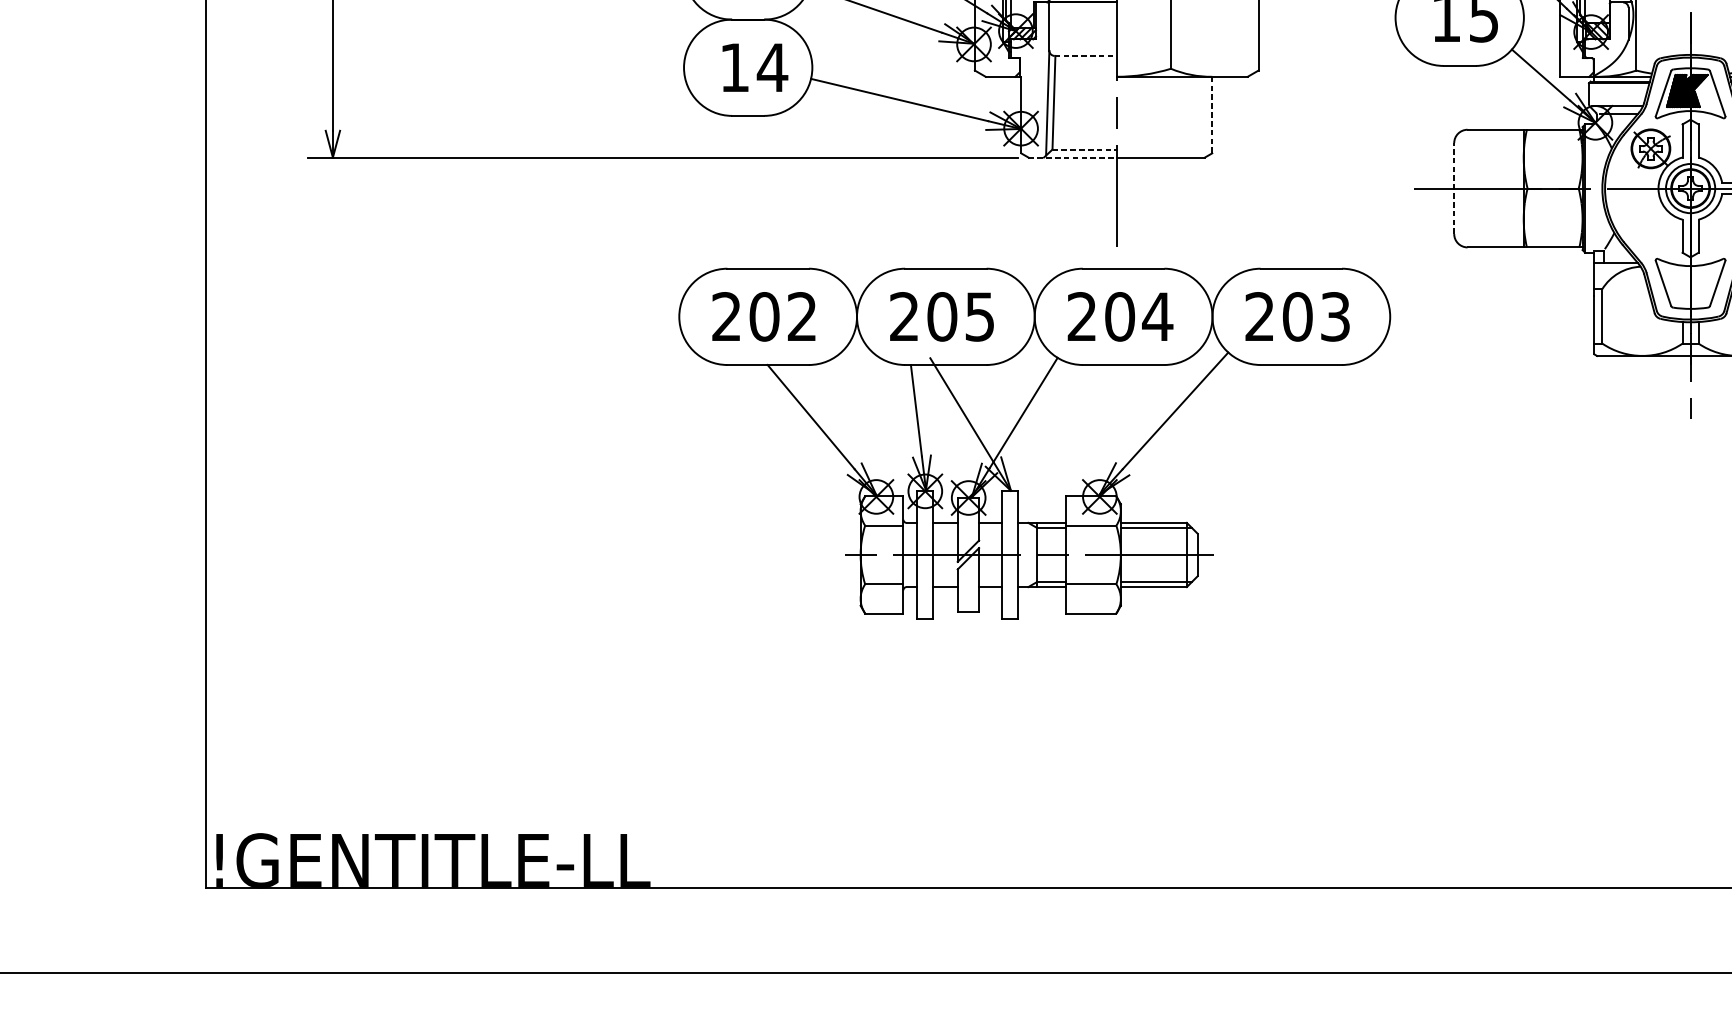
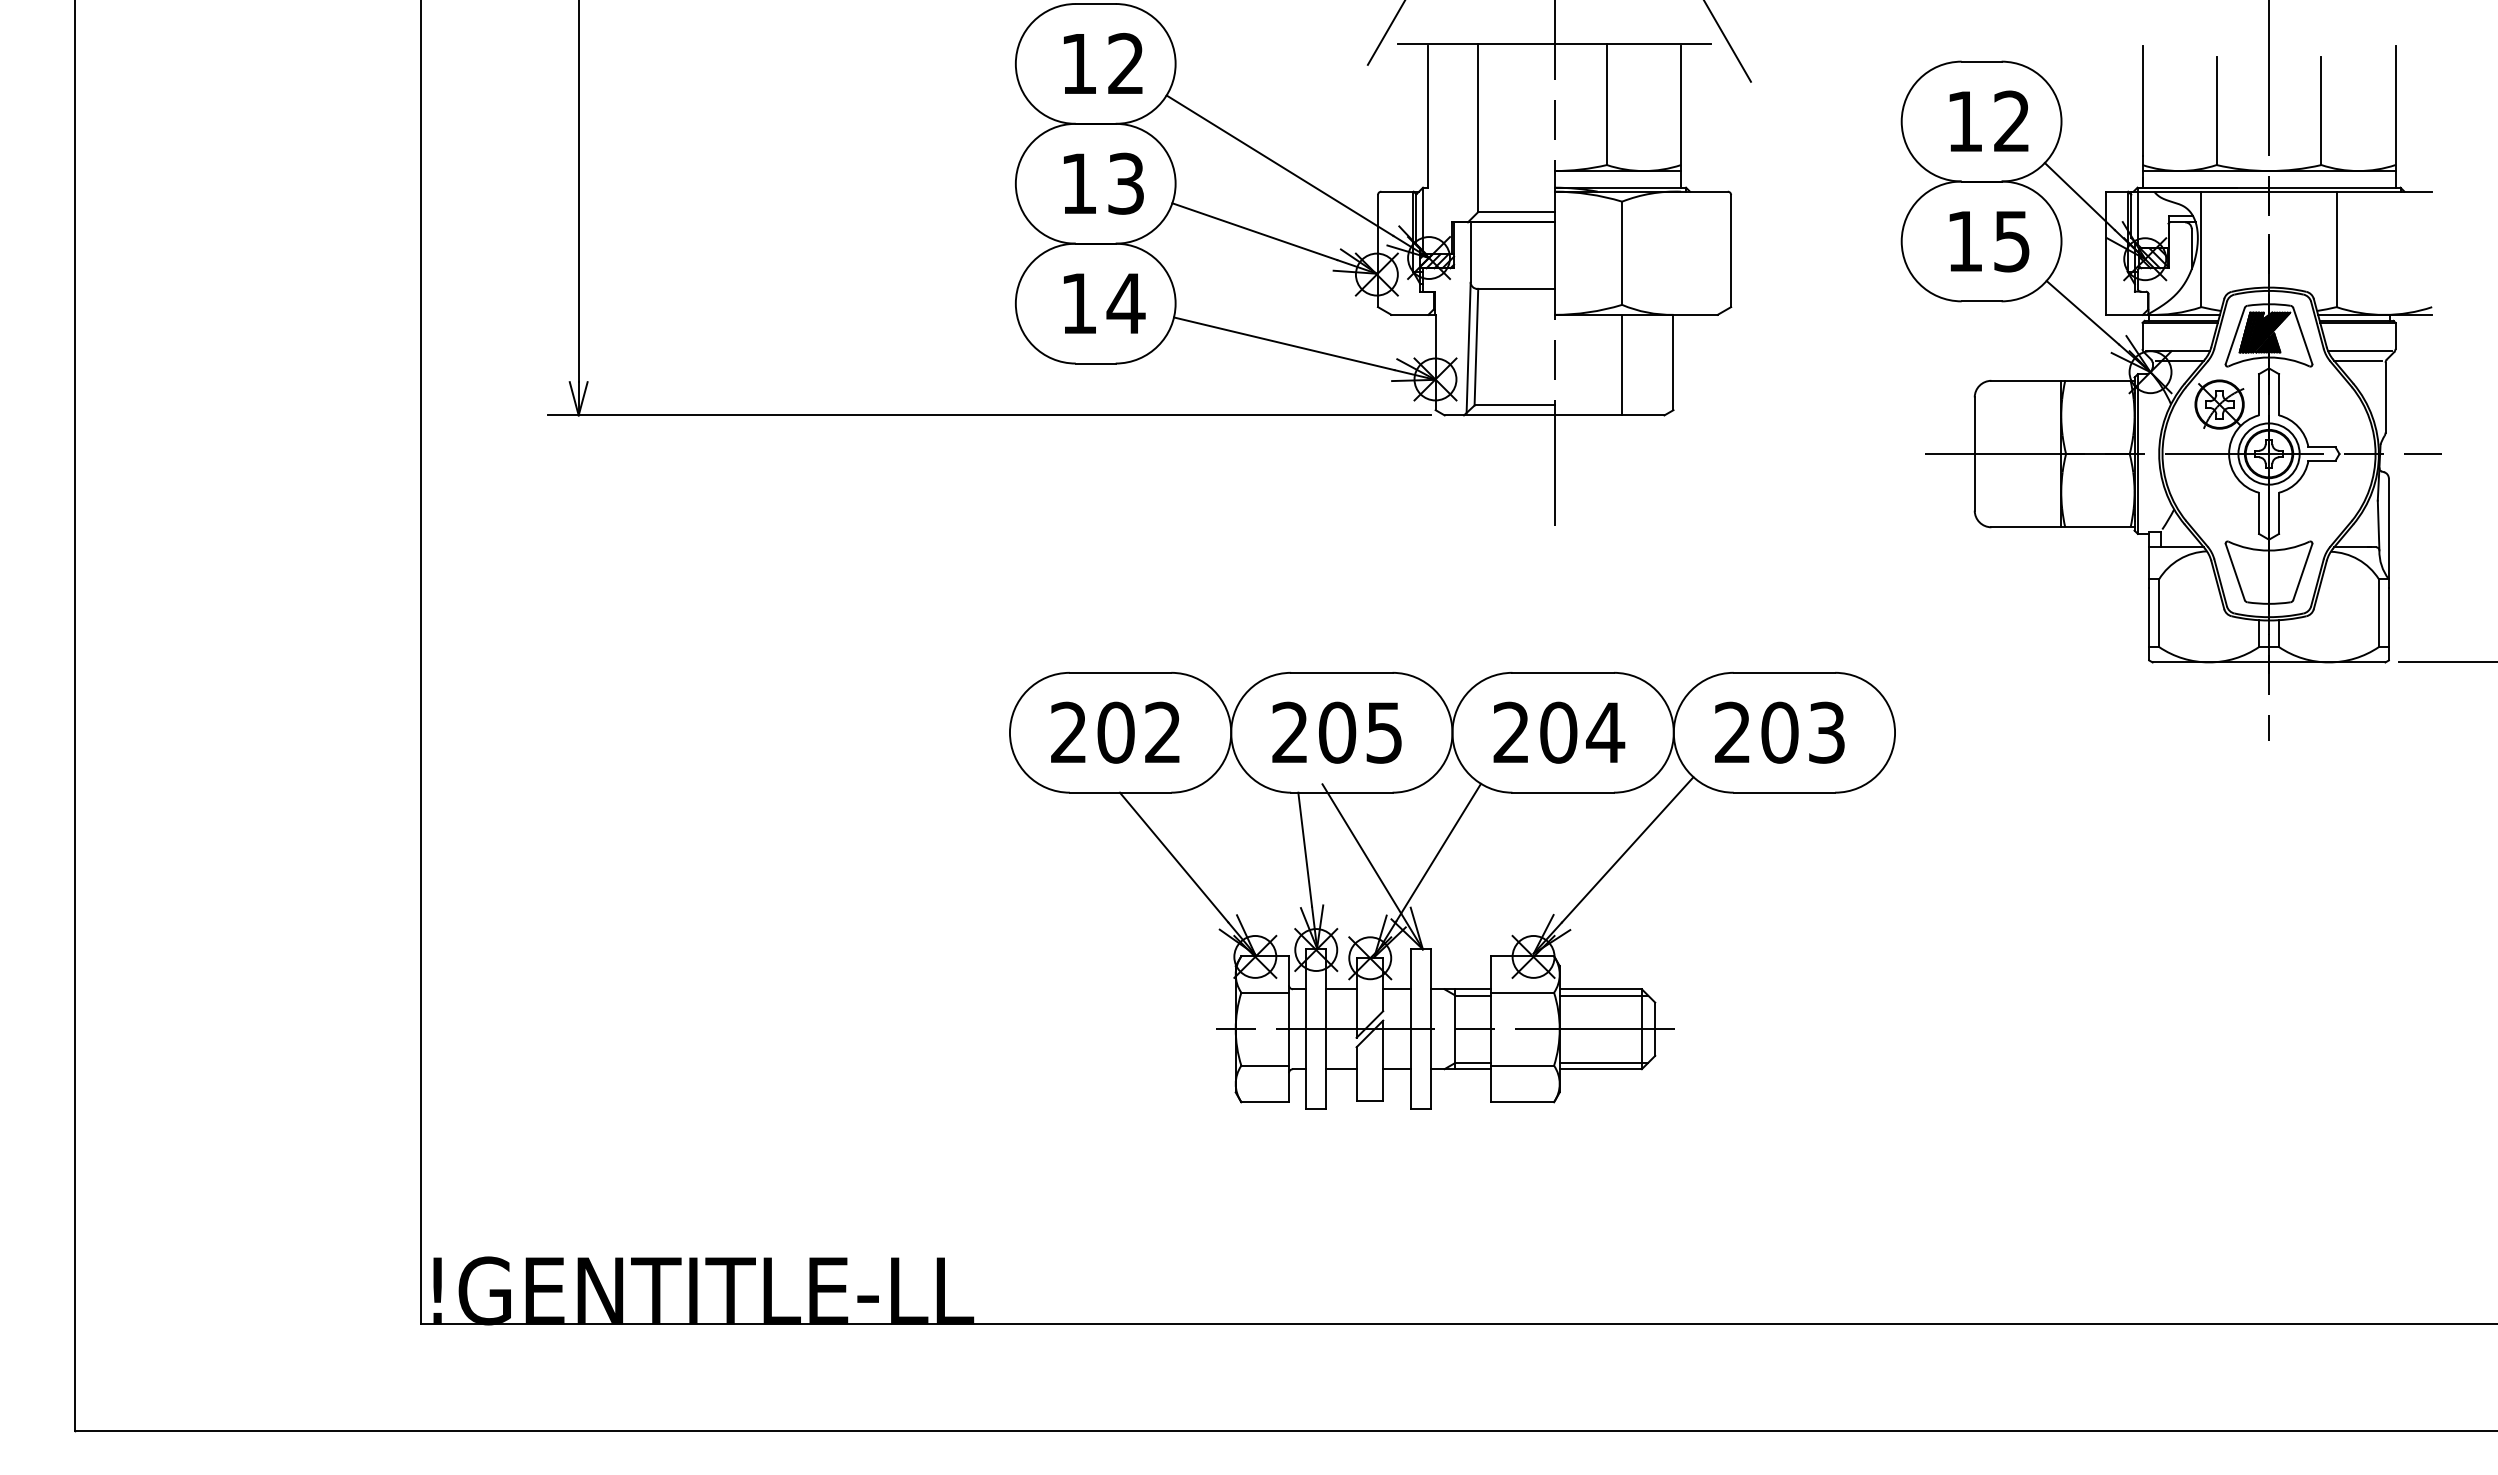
line: (1085, 55) -> (1515, 288), dashed -> solid
line: (1212, 115) -> (1673, 362), dashed -> solid
line: (1171, 117) -> (1622, 365), added
line: (1084, 149) -> (1514, 405), dashed -> solid
line: (1072, 157) -> (1499, 415), dashed -> solid
line: (1454, 188) -> (1974, 454), dashed -> solid
part: (1034, 443) -> (1452, 890), moved

